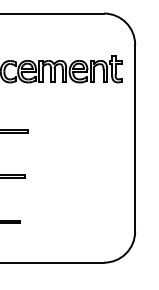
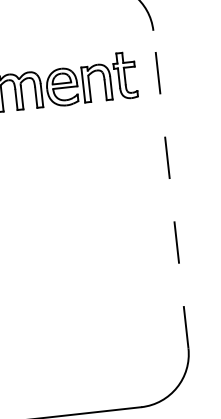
line: (135, 137) -> (171, 188), solid -> dashed

